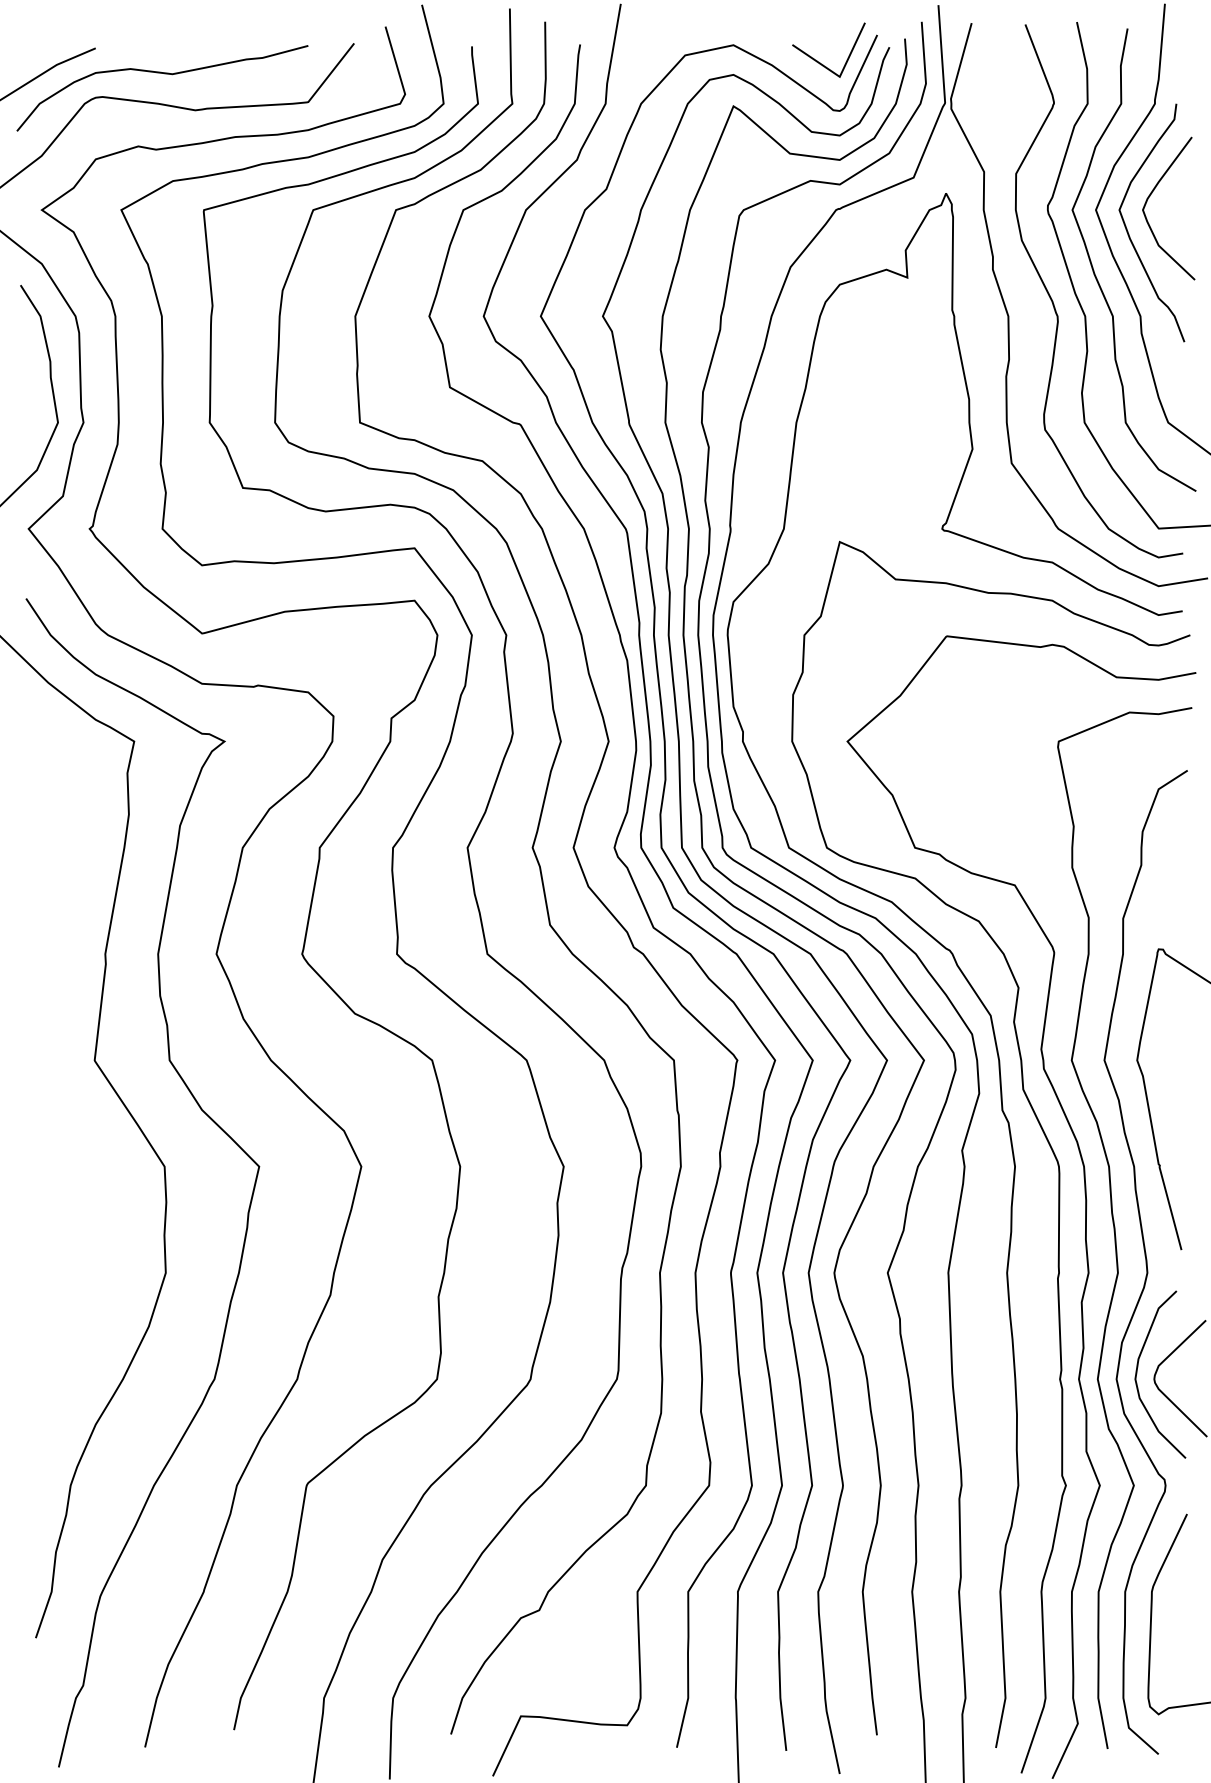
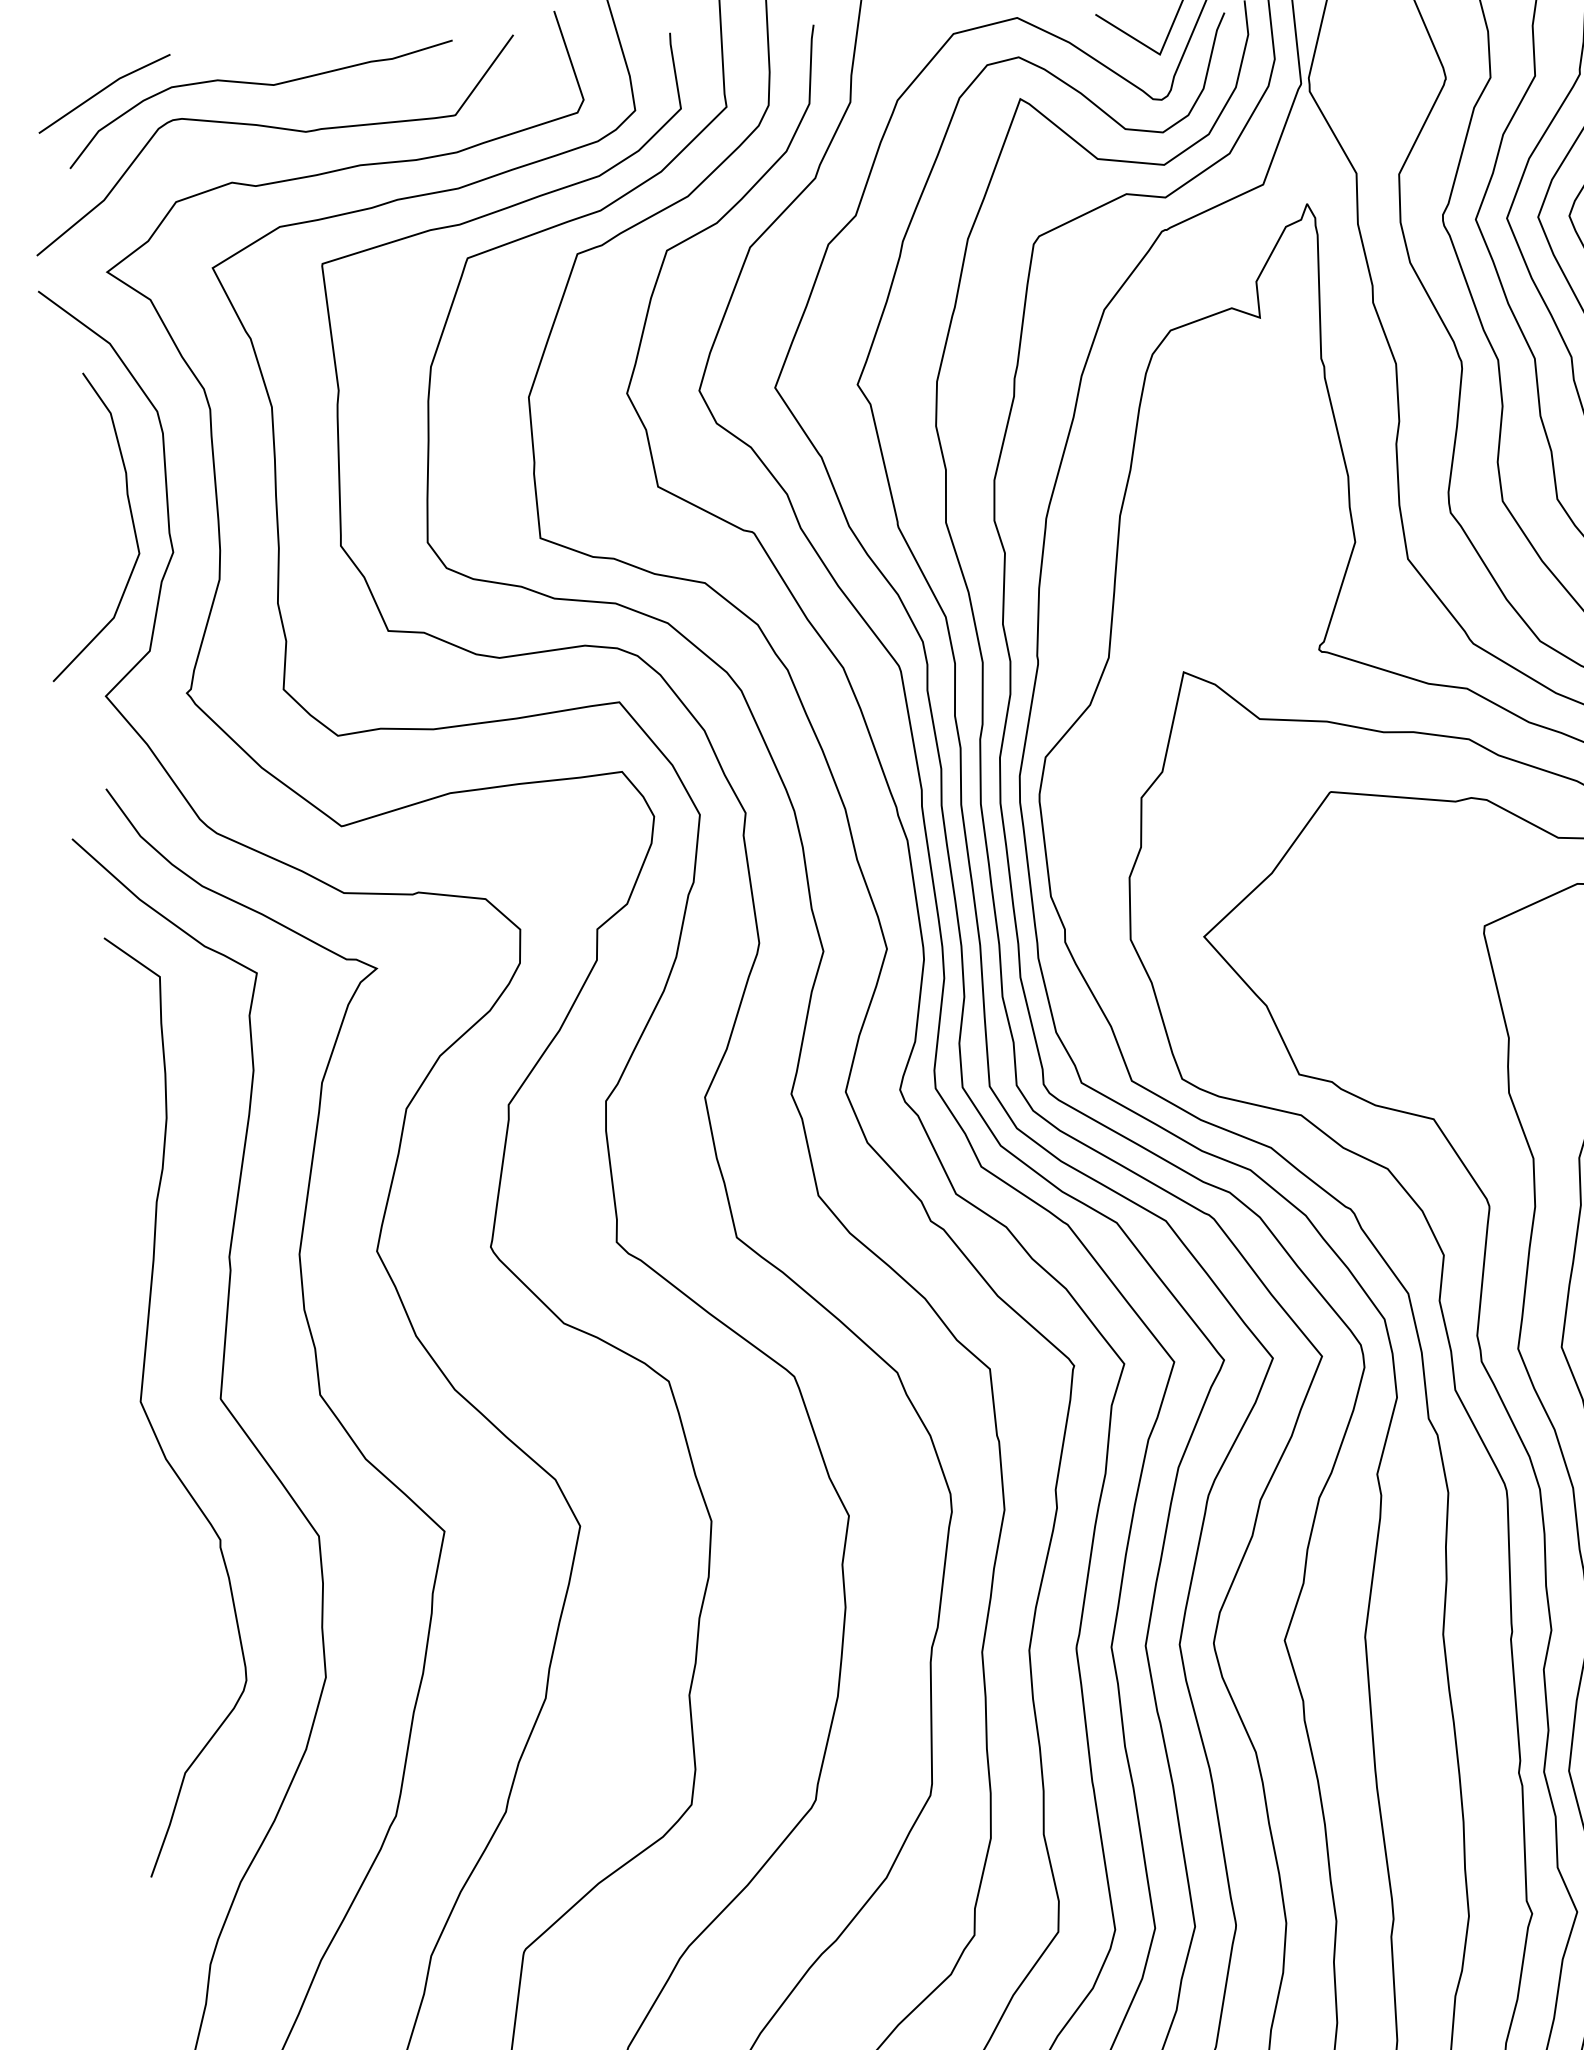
curve: (40, 1072) -> (149, 1417), added

